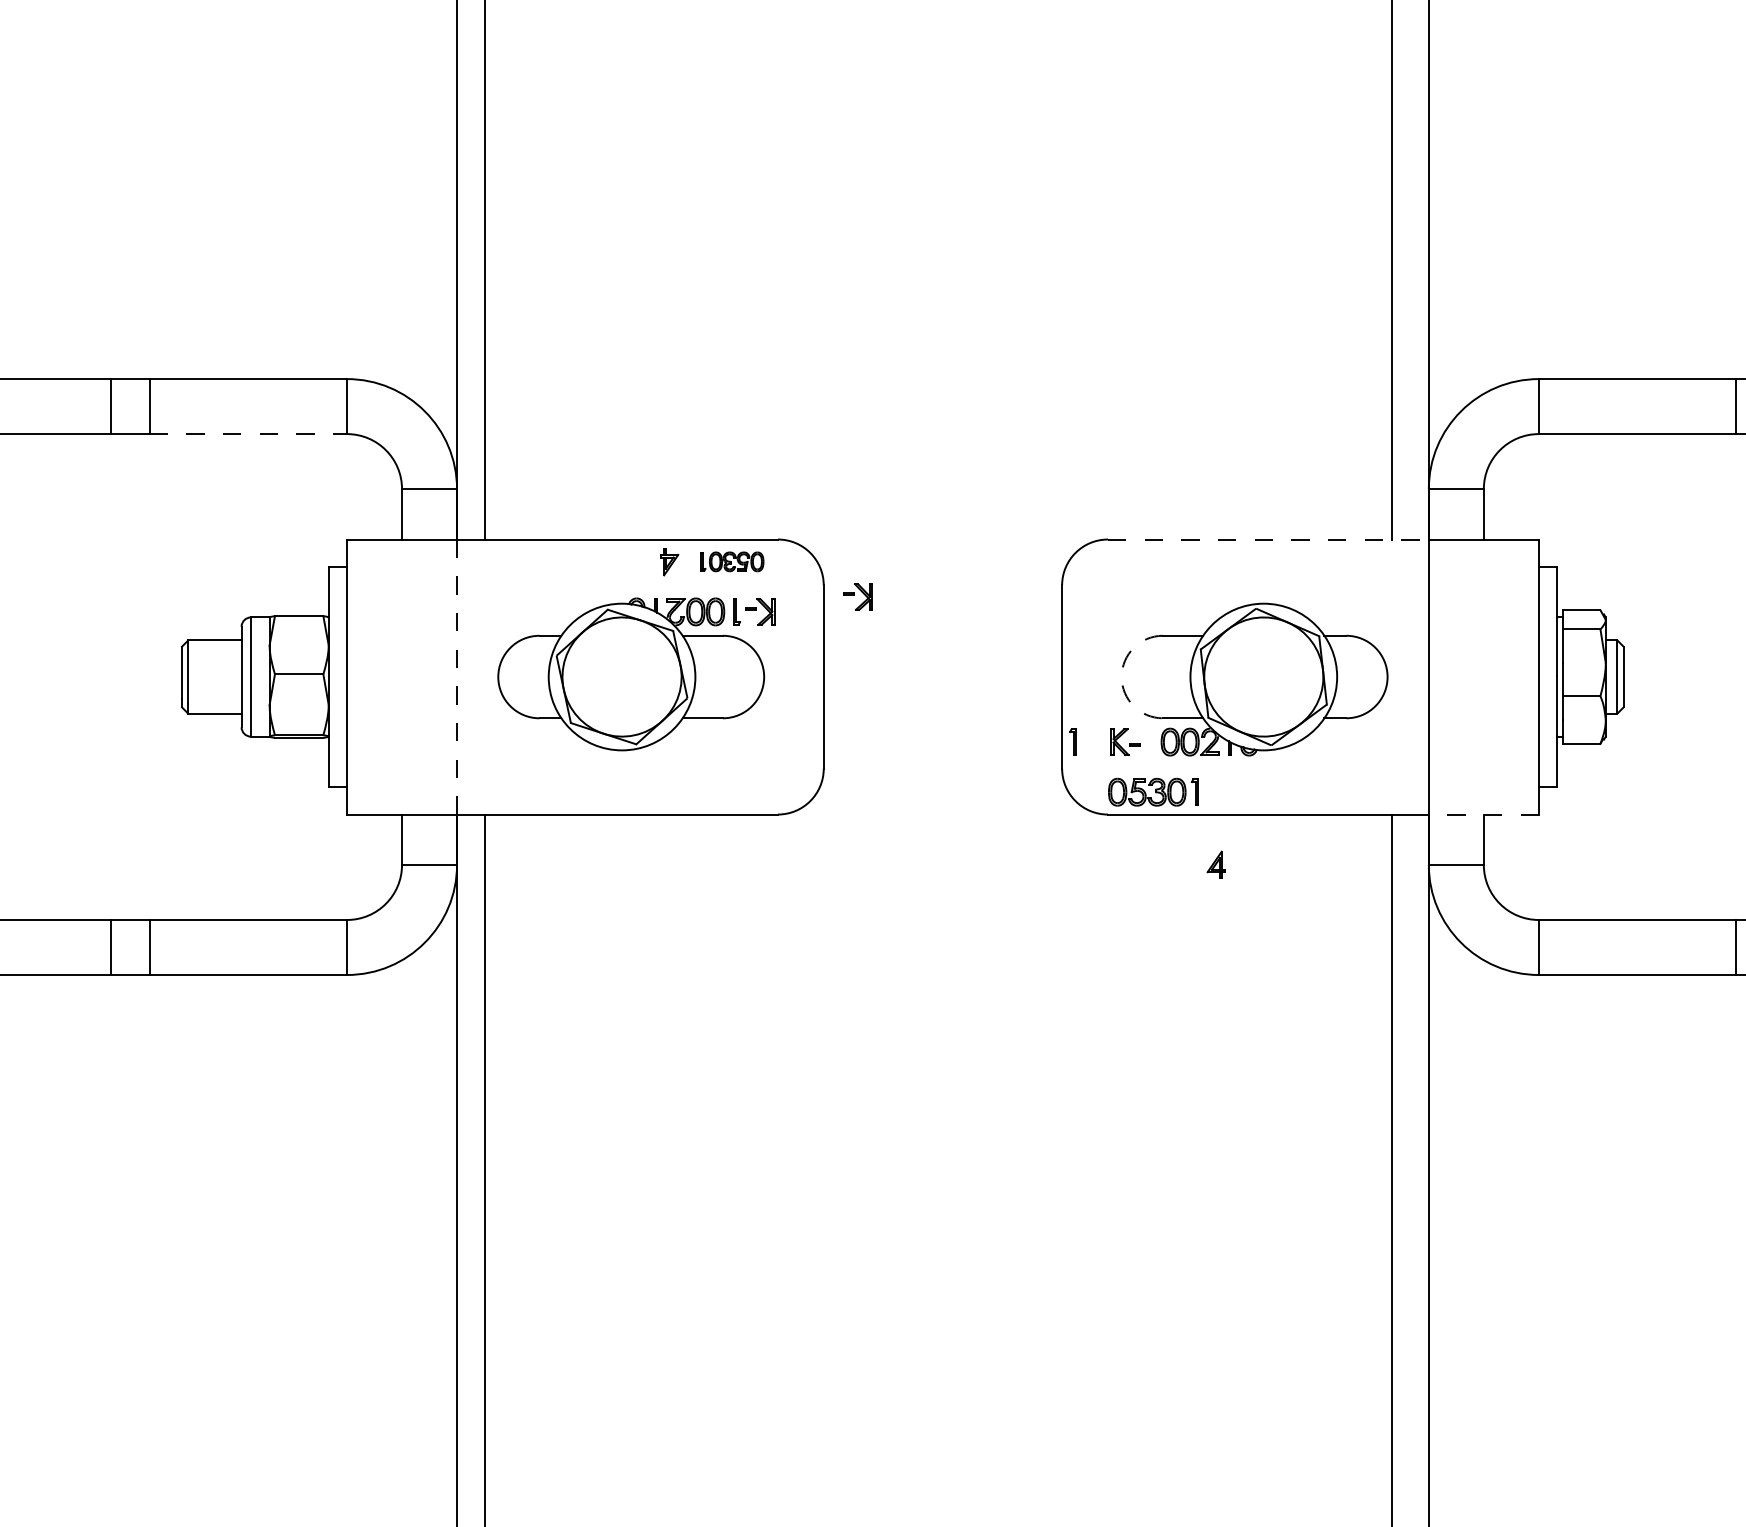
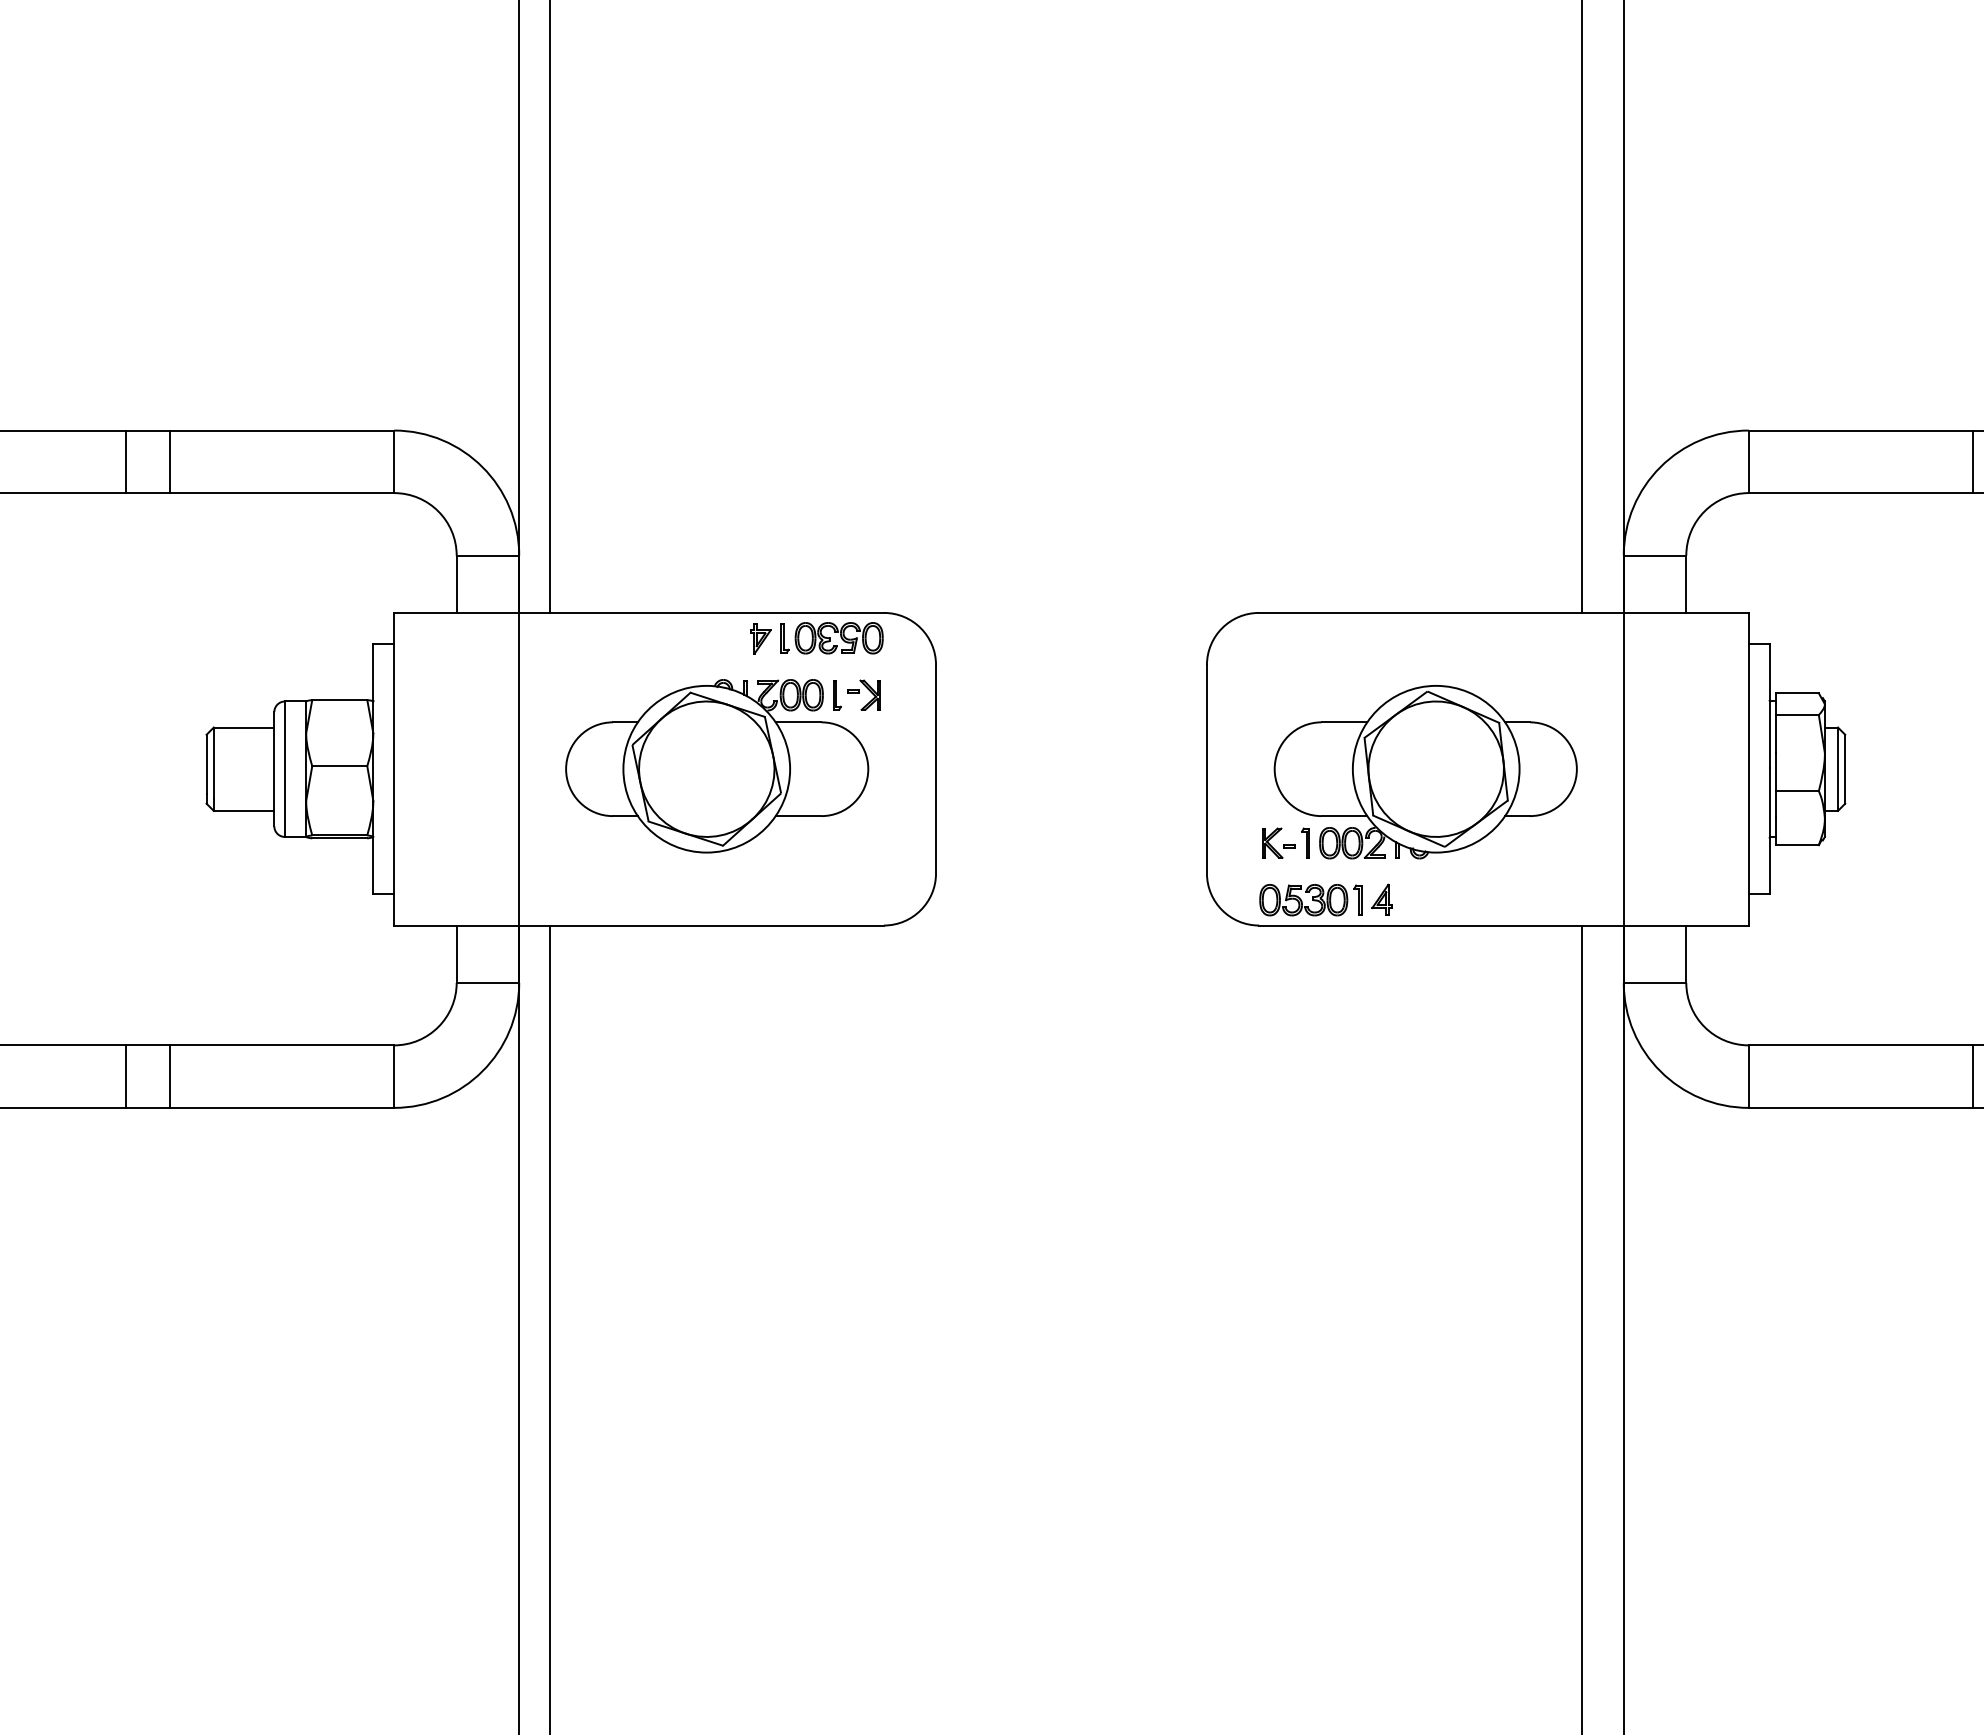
line: (248, 434) -> (282, 493), dashed -> solid
line: (1268, 539) -> (1441, 612), dashed -> solid
part: (731, 562) -> (831, 638), size x1.43
part: (857, 596) -> (974, 677), removed
line: (457, 677) -> (519, 769), dashed -> solid
arc: (1121, 677) -> (1274, 769), dashed -> solid
part: (1073, 741) -> (1305, 842), moved
line: (1484, 814) -> (1686, 925), dashed -> solid
part: (1215, 864) -> (1381, 899), moved

